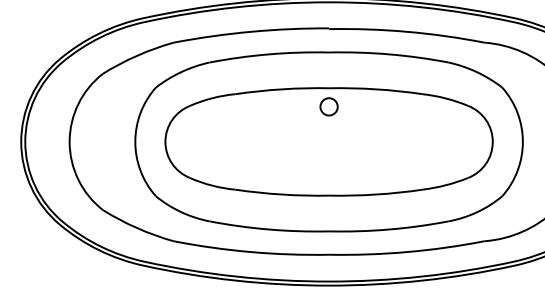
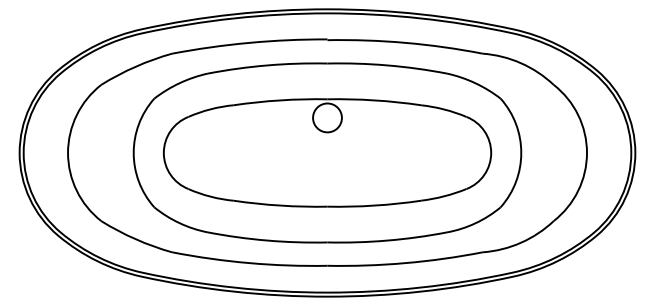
circle: (329, 106) -> (327, 117), size x1.67

